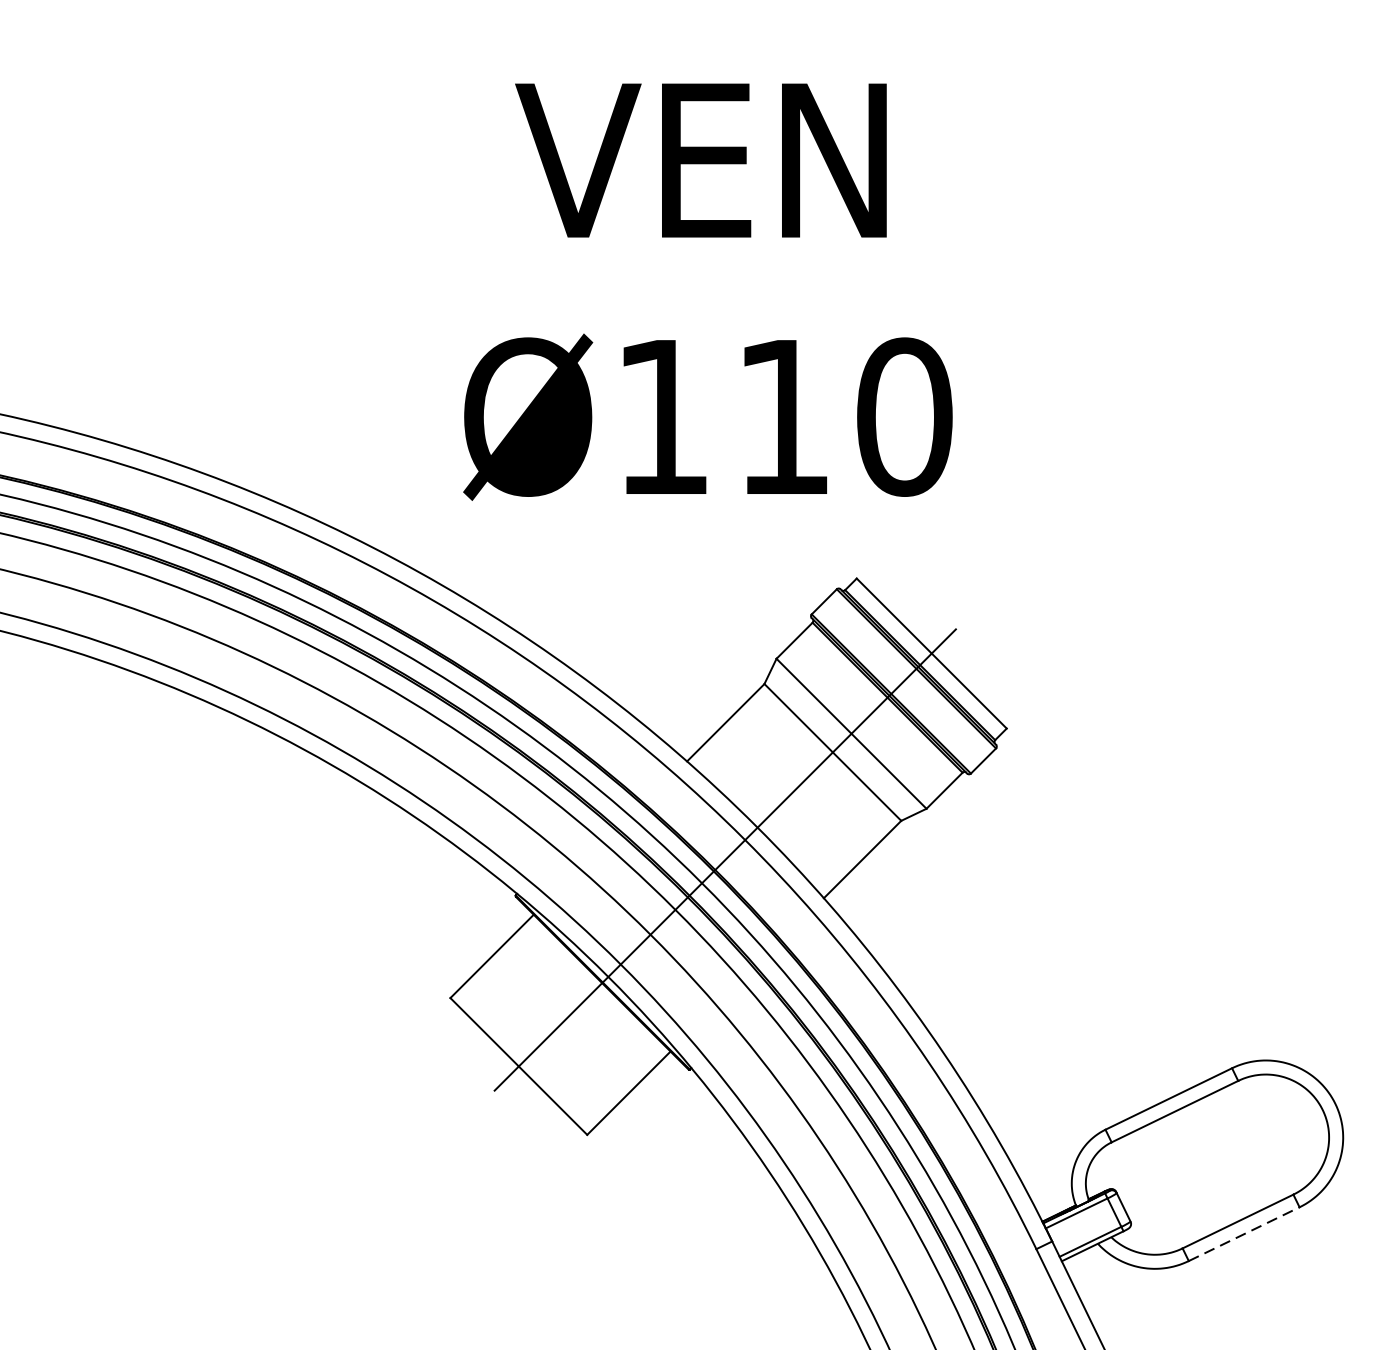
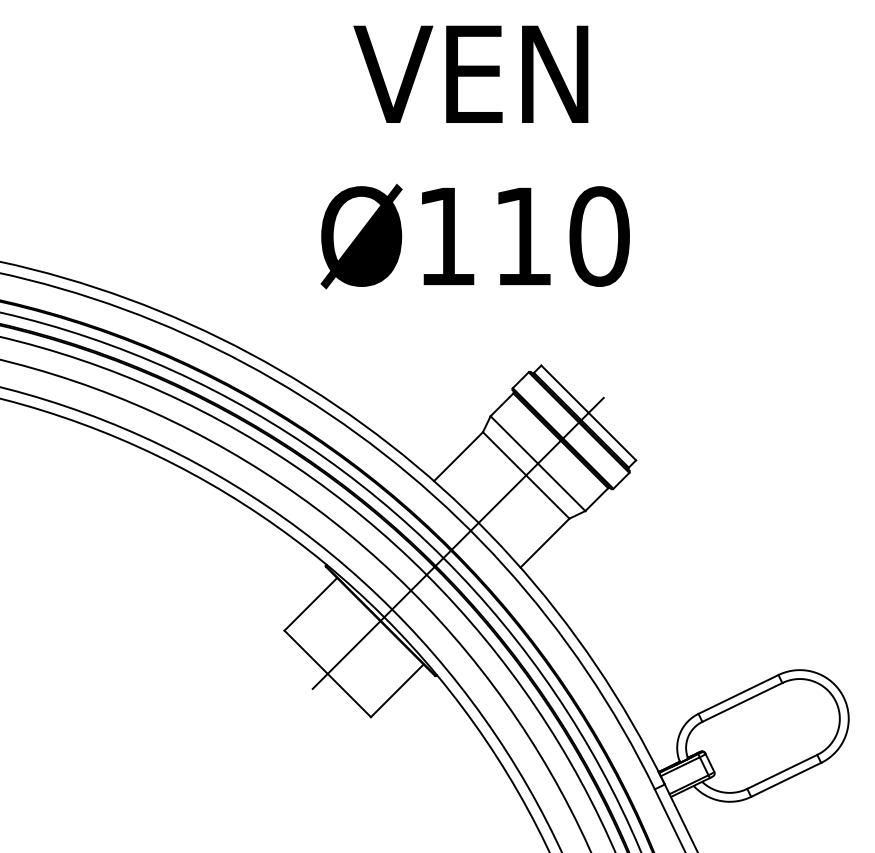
text: (706, 292) -> (474, 157), moved
line: (1244, 1233) -> (786, 779), dashed -> solid

